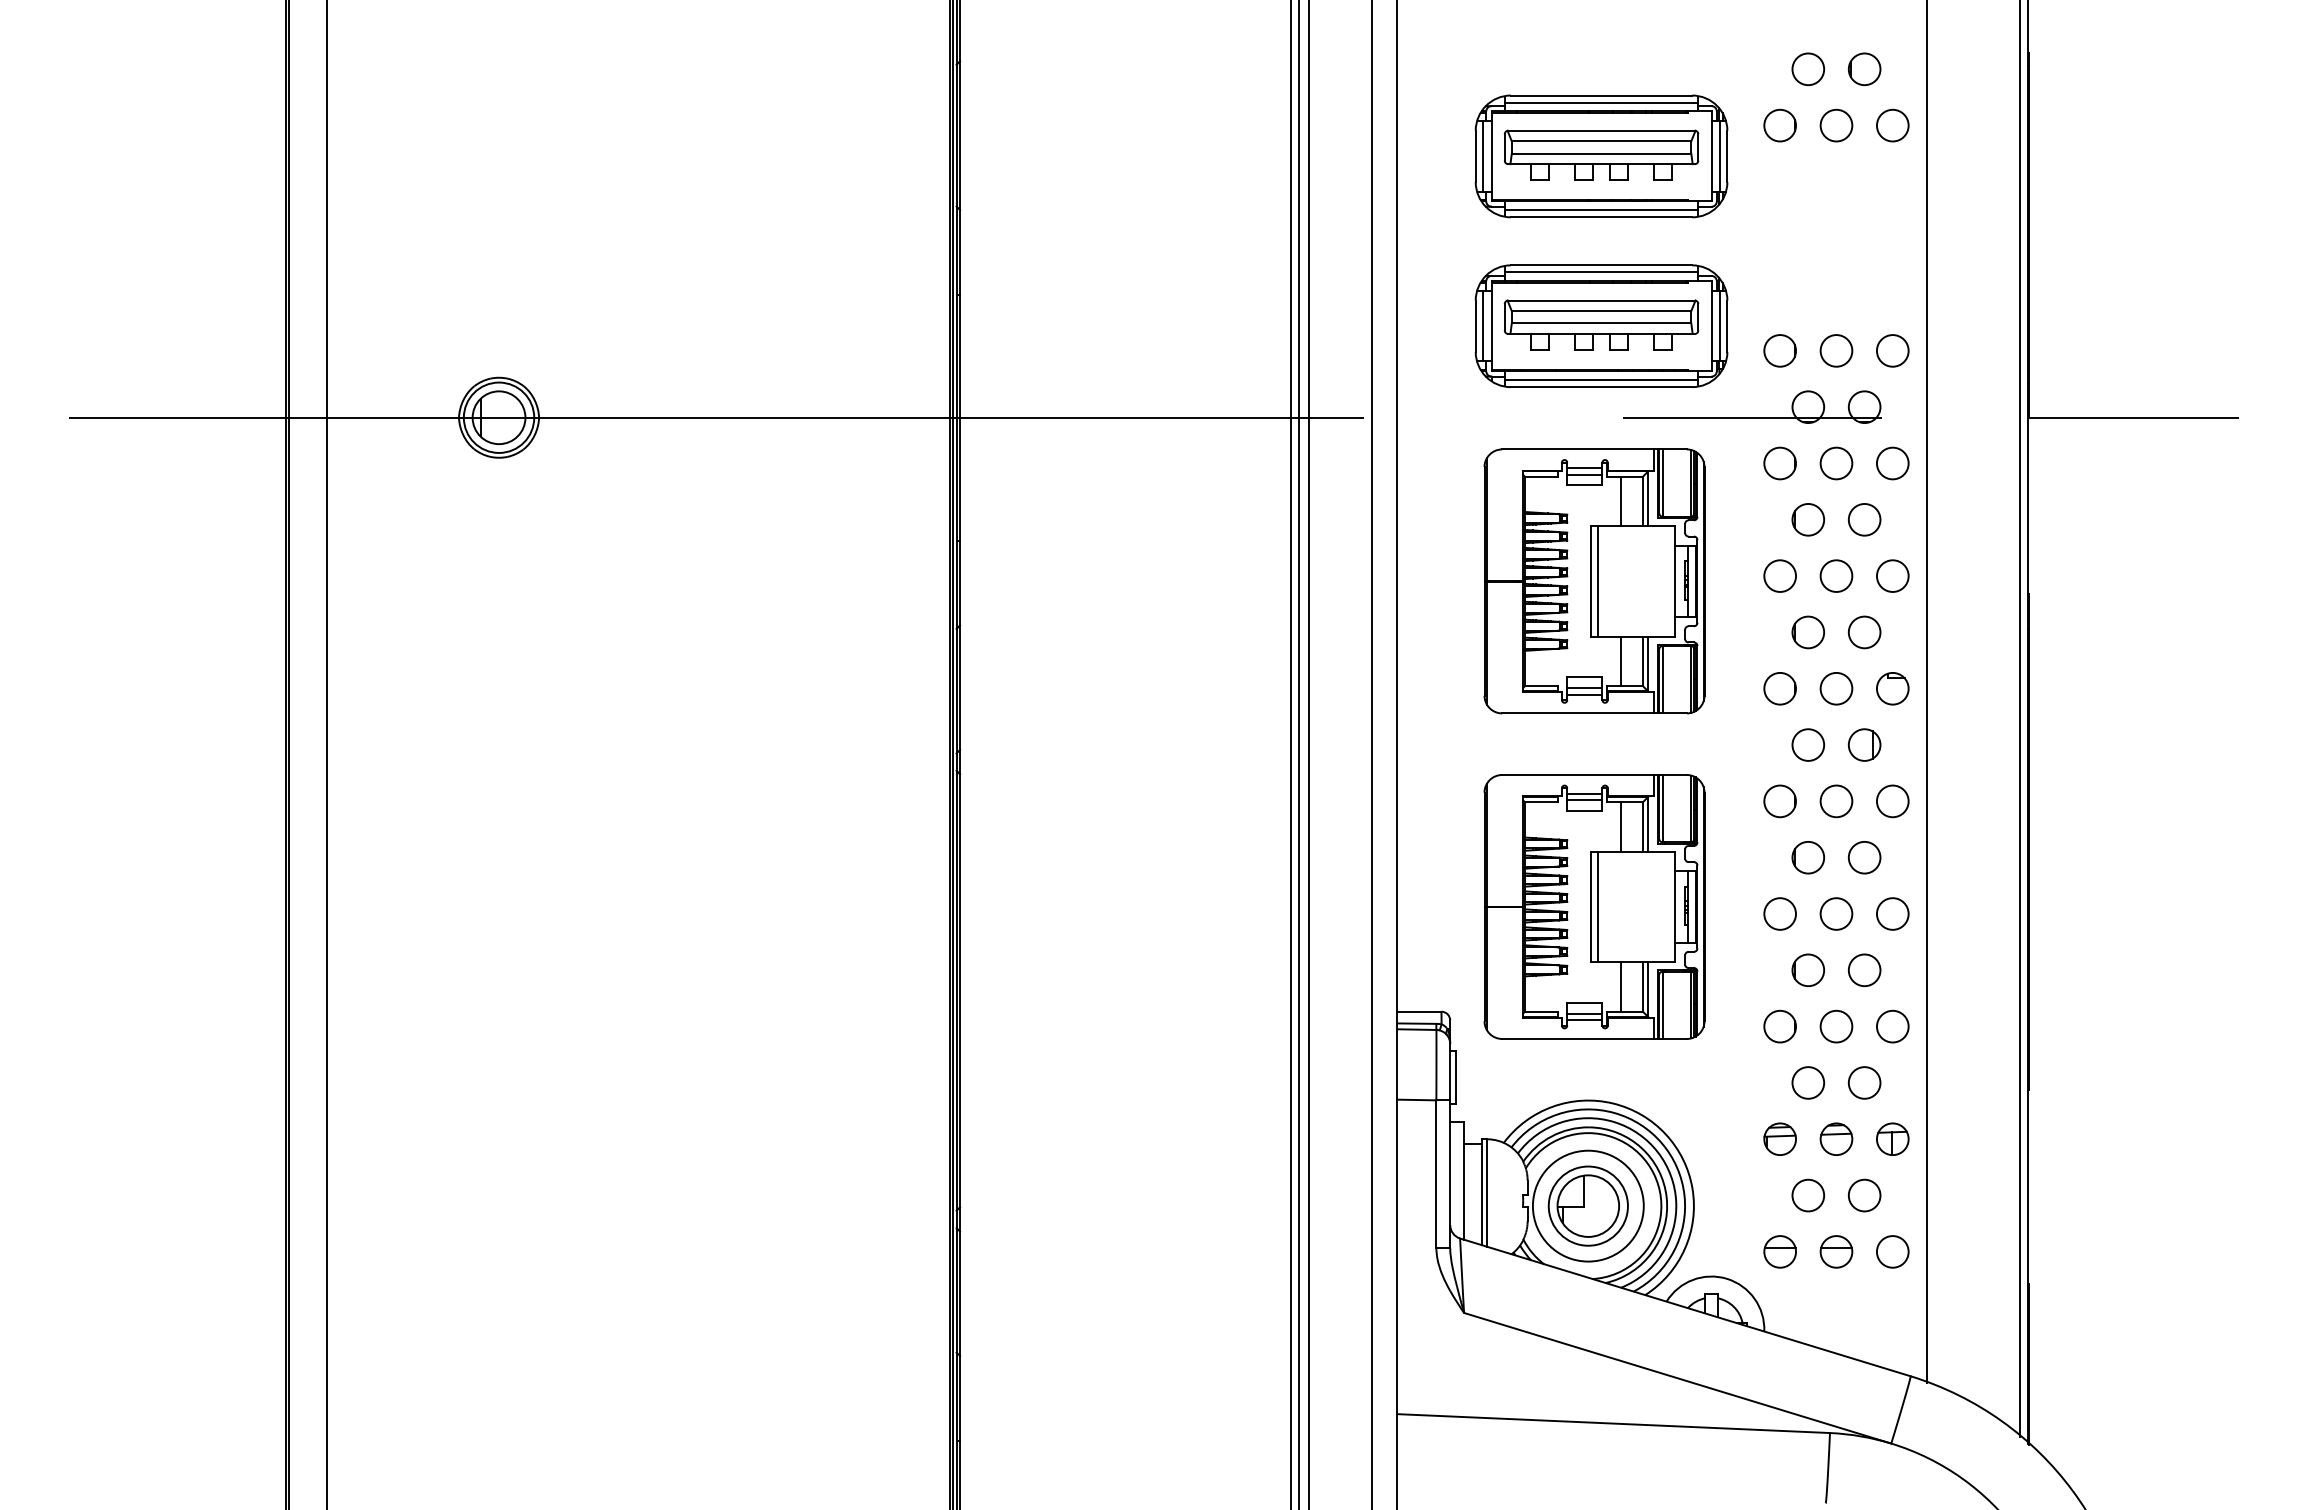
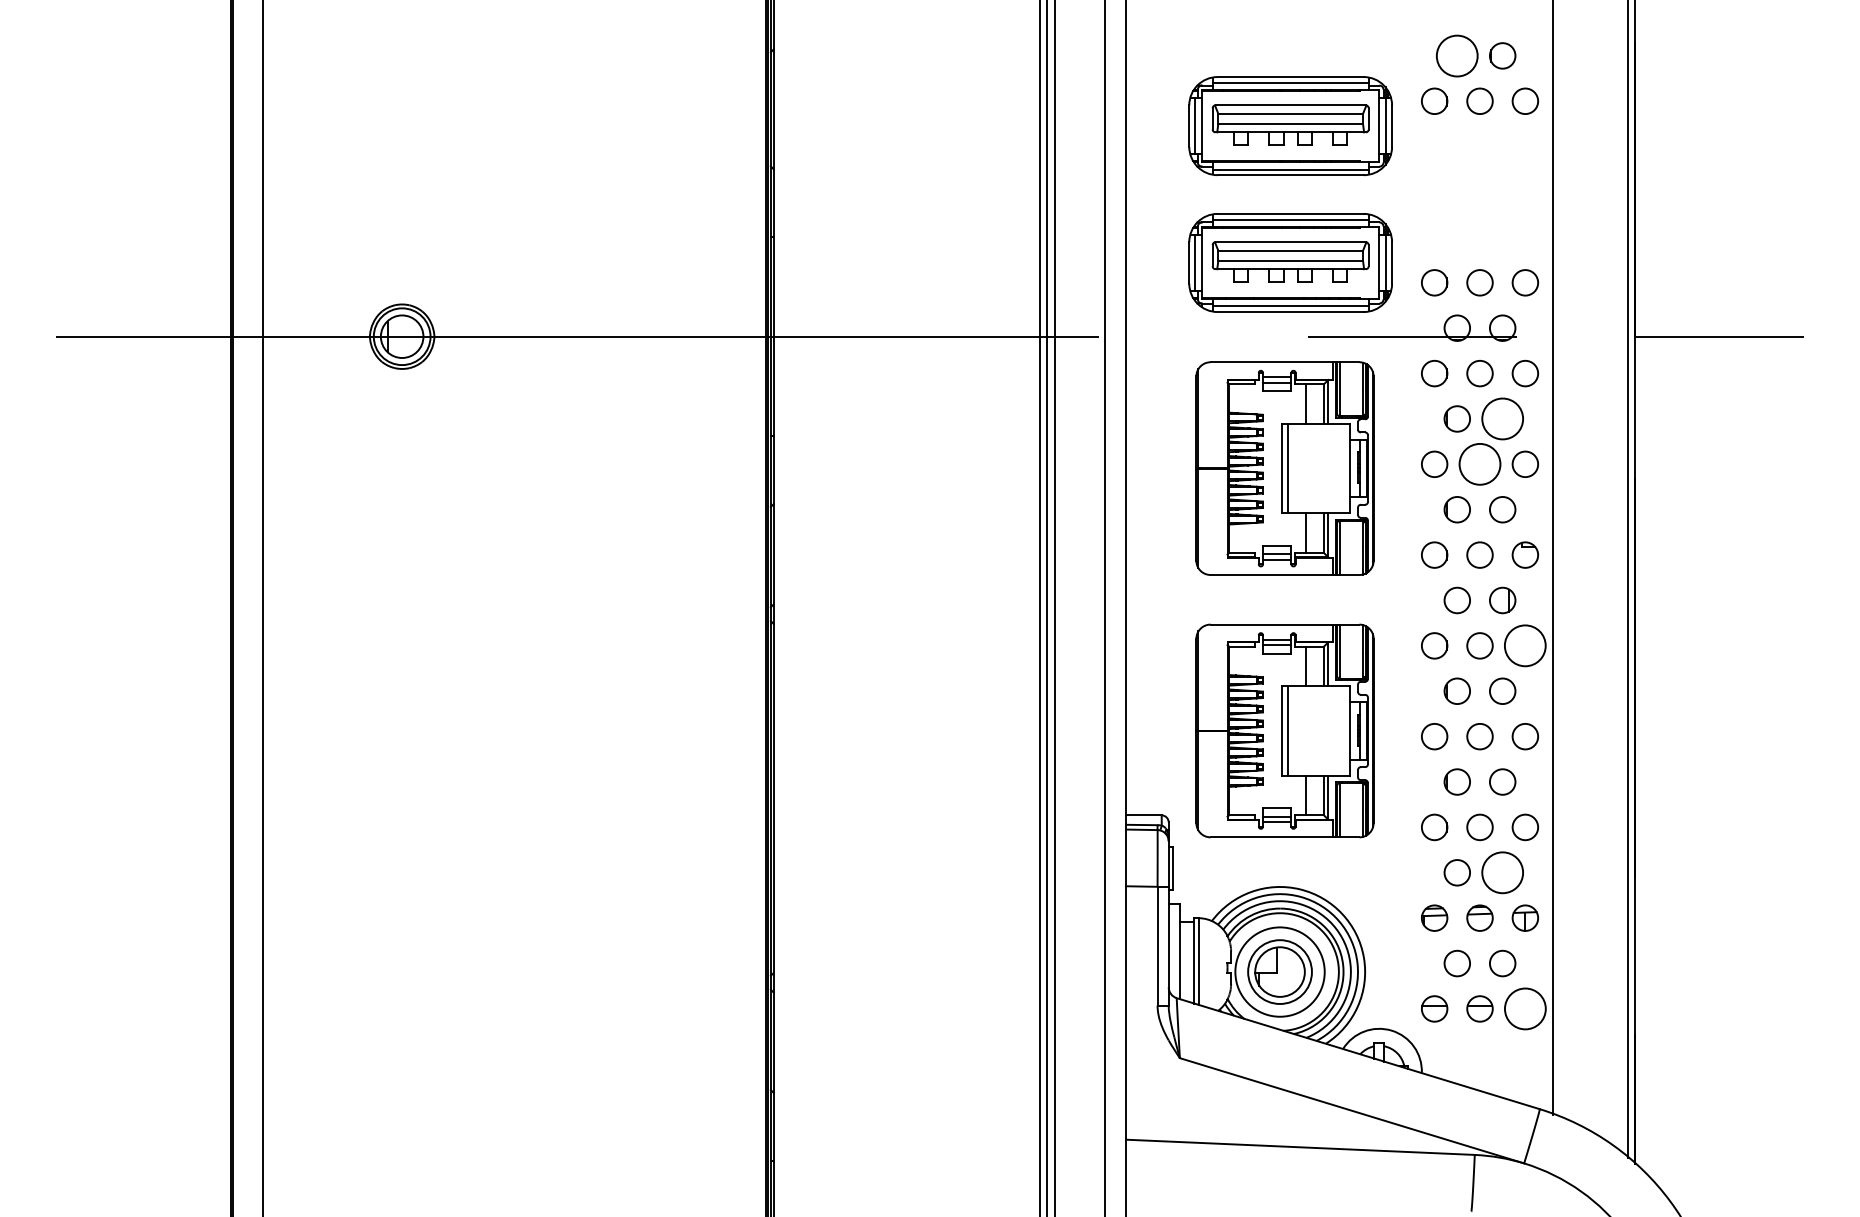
circle: (1808, 68) -> (1457, 55), size x1.6
circle: (1864, 519) -> (1502, 418), size x1.6
circle: (1836, 575) -> (1480, 463), size x1.6
circle: (1892, 801) -> (1525, 645), size x1.6
circle: (1864, 1082) -> (1502, 872), size x1.6
circle: (1892, 1251) -> (1525, 1008), size x1.6

